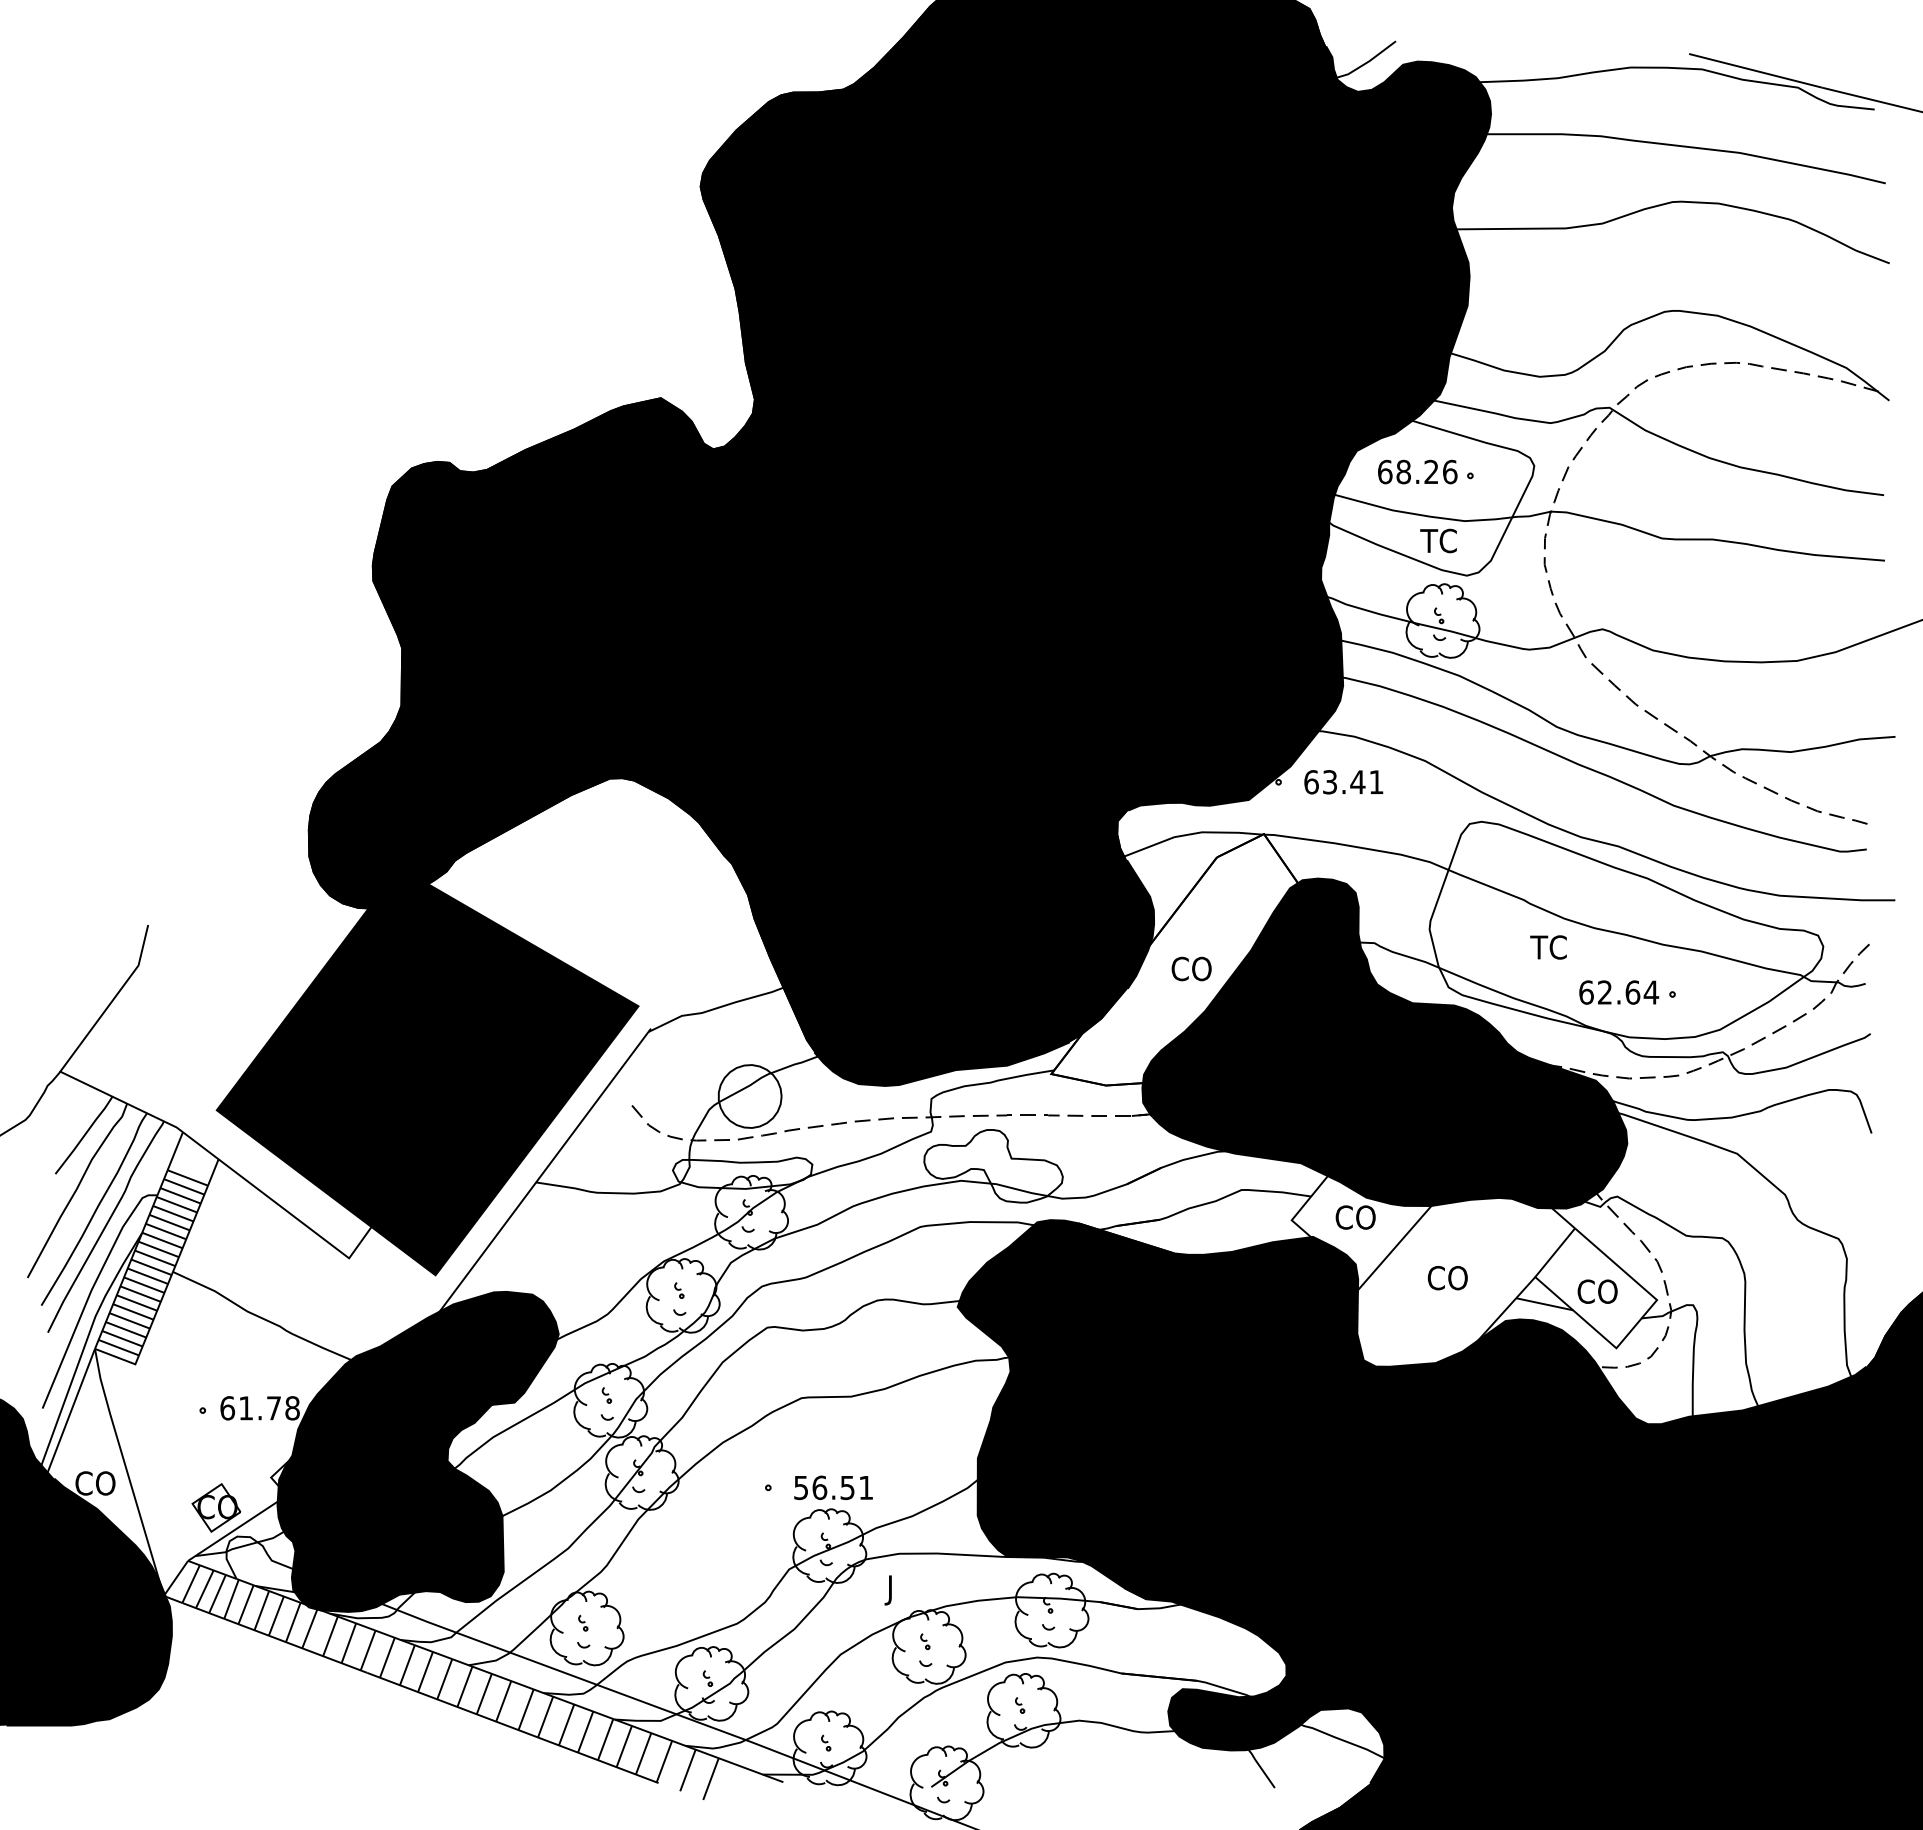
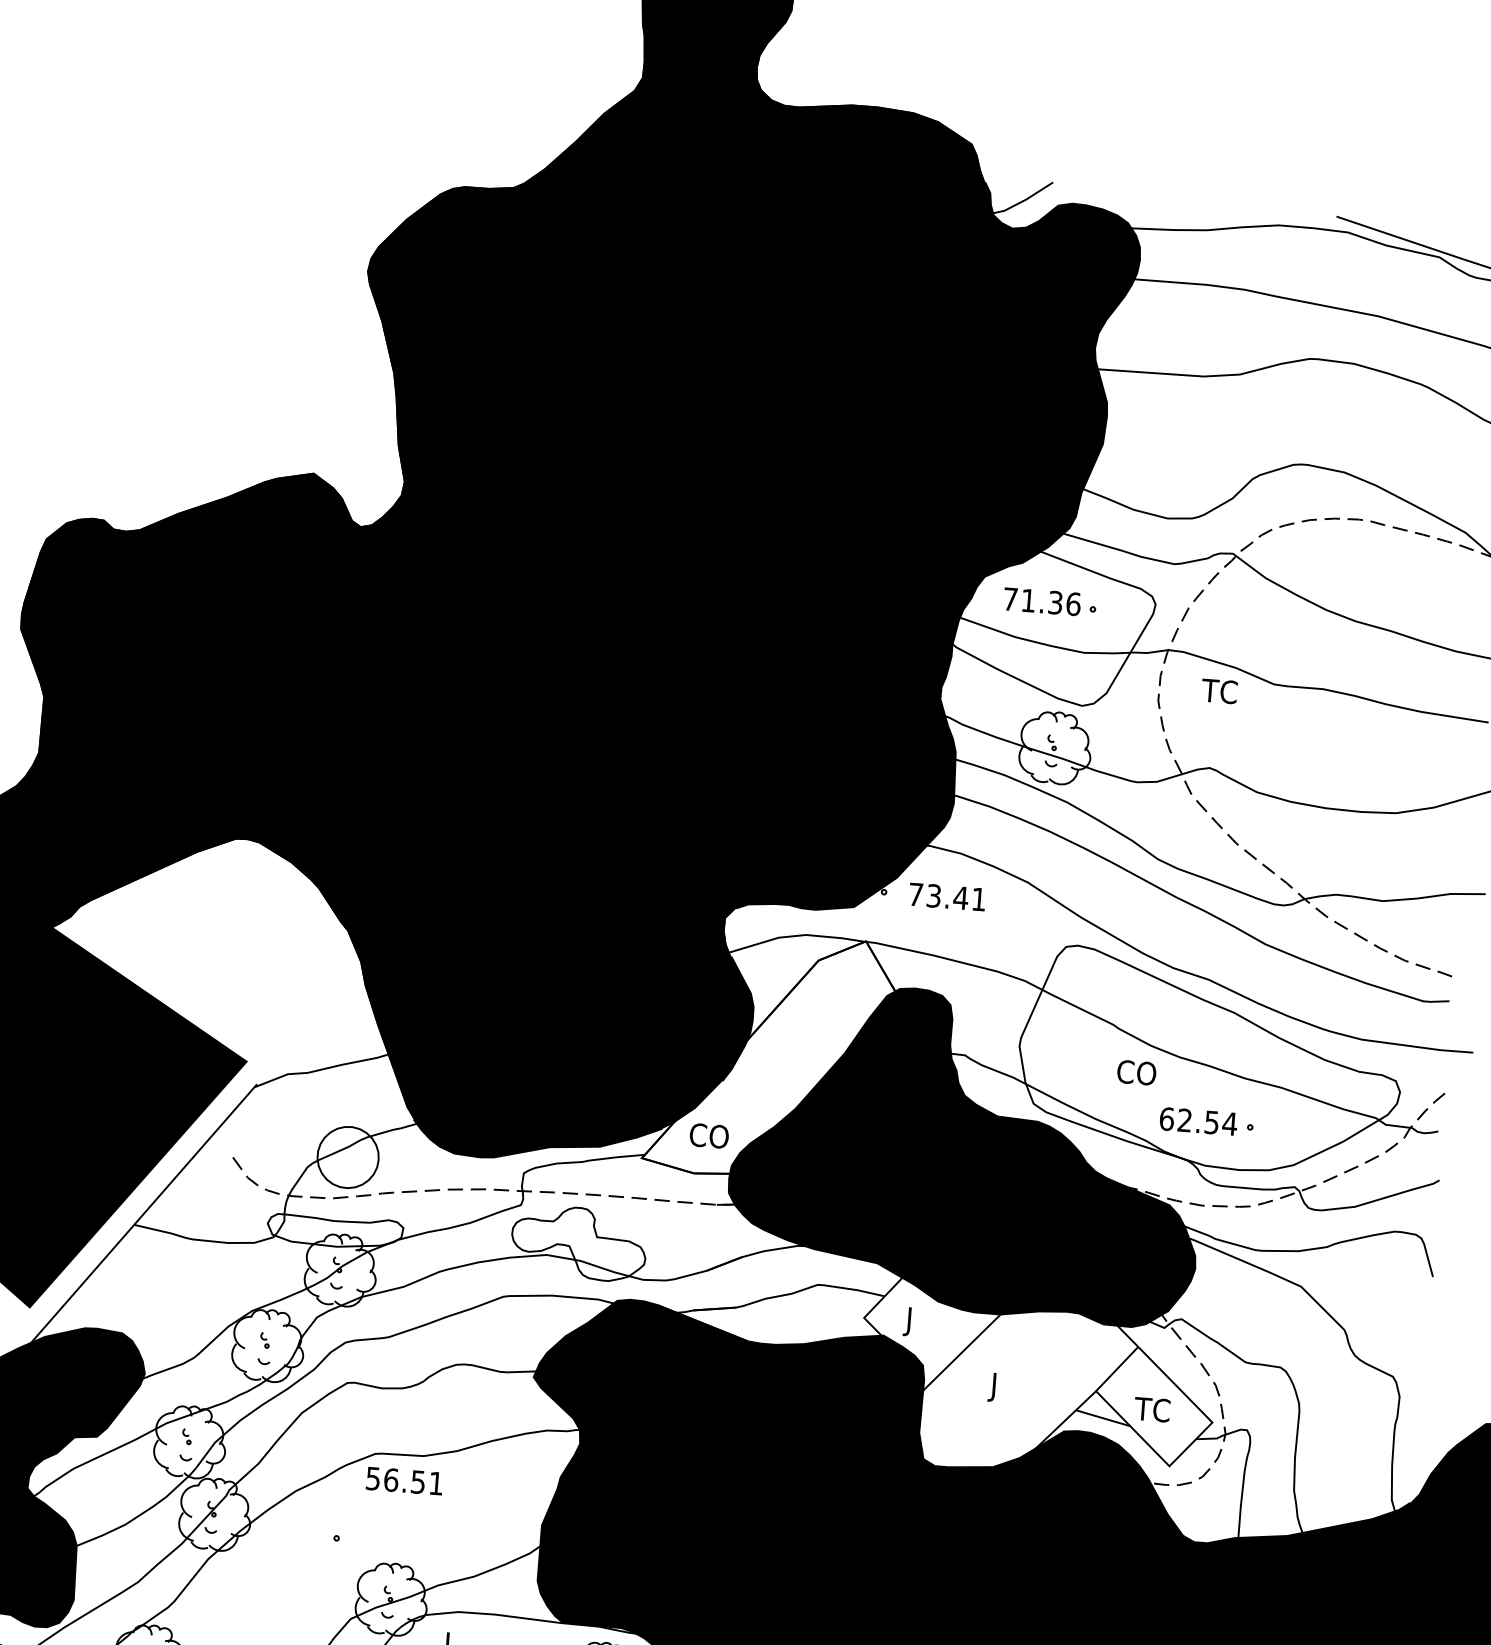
text: (1408, 471) -> (1033, 600), 68.26 -> 71.36
text: (1438, 540) -> (1219, 690), moved
text: (1311, 782) -> (915, 894), 63.41 -> 73.41
text: (1550, 947) -> (1135, 1072), TC -> CO
text: (1191, 968) -> (709, 1135), moved
text: (1632, 992) -> (1211, 1122), 62.64 -> 62.54
text: (1353, 1220) -> (924, 1322), CO -> J
text: (1445, 1280) -> (1008, 1387), CO -> J
text: (1596, 1291) -> (1154, 1409), CO -> TC
text: (833, 1487) -> (404, 1480), moved

